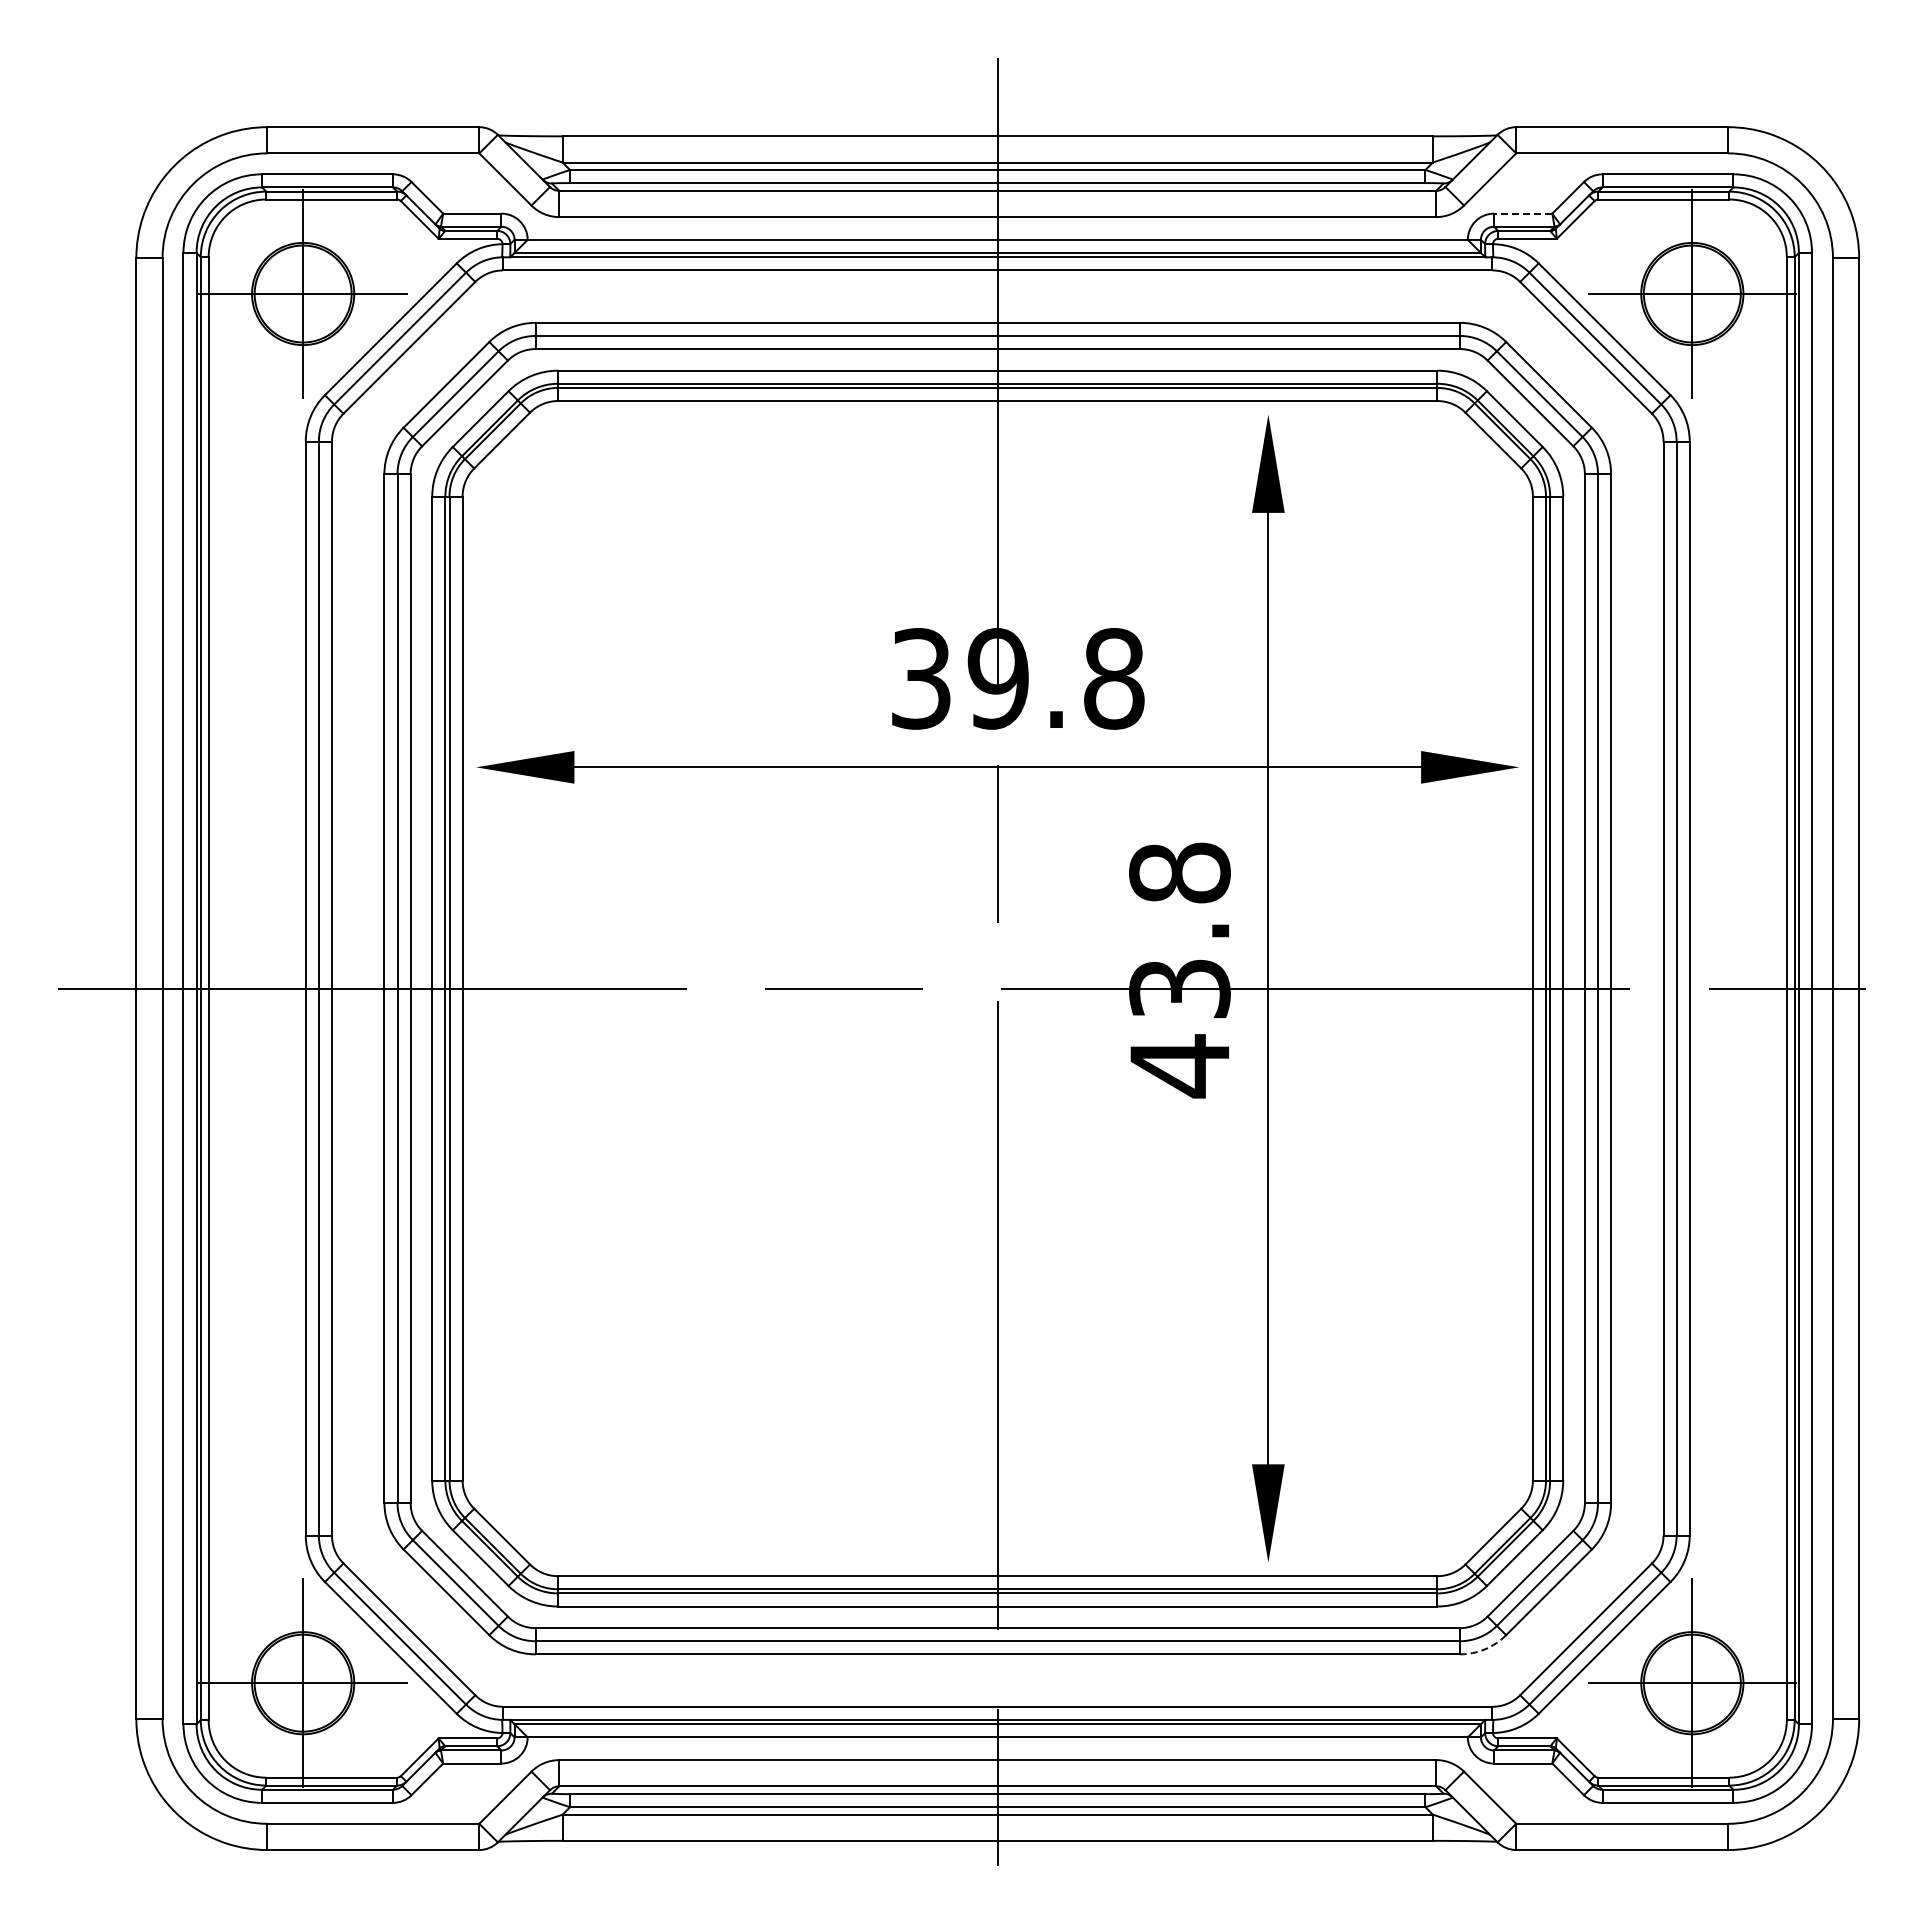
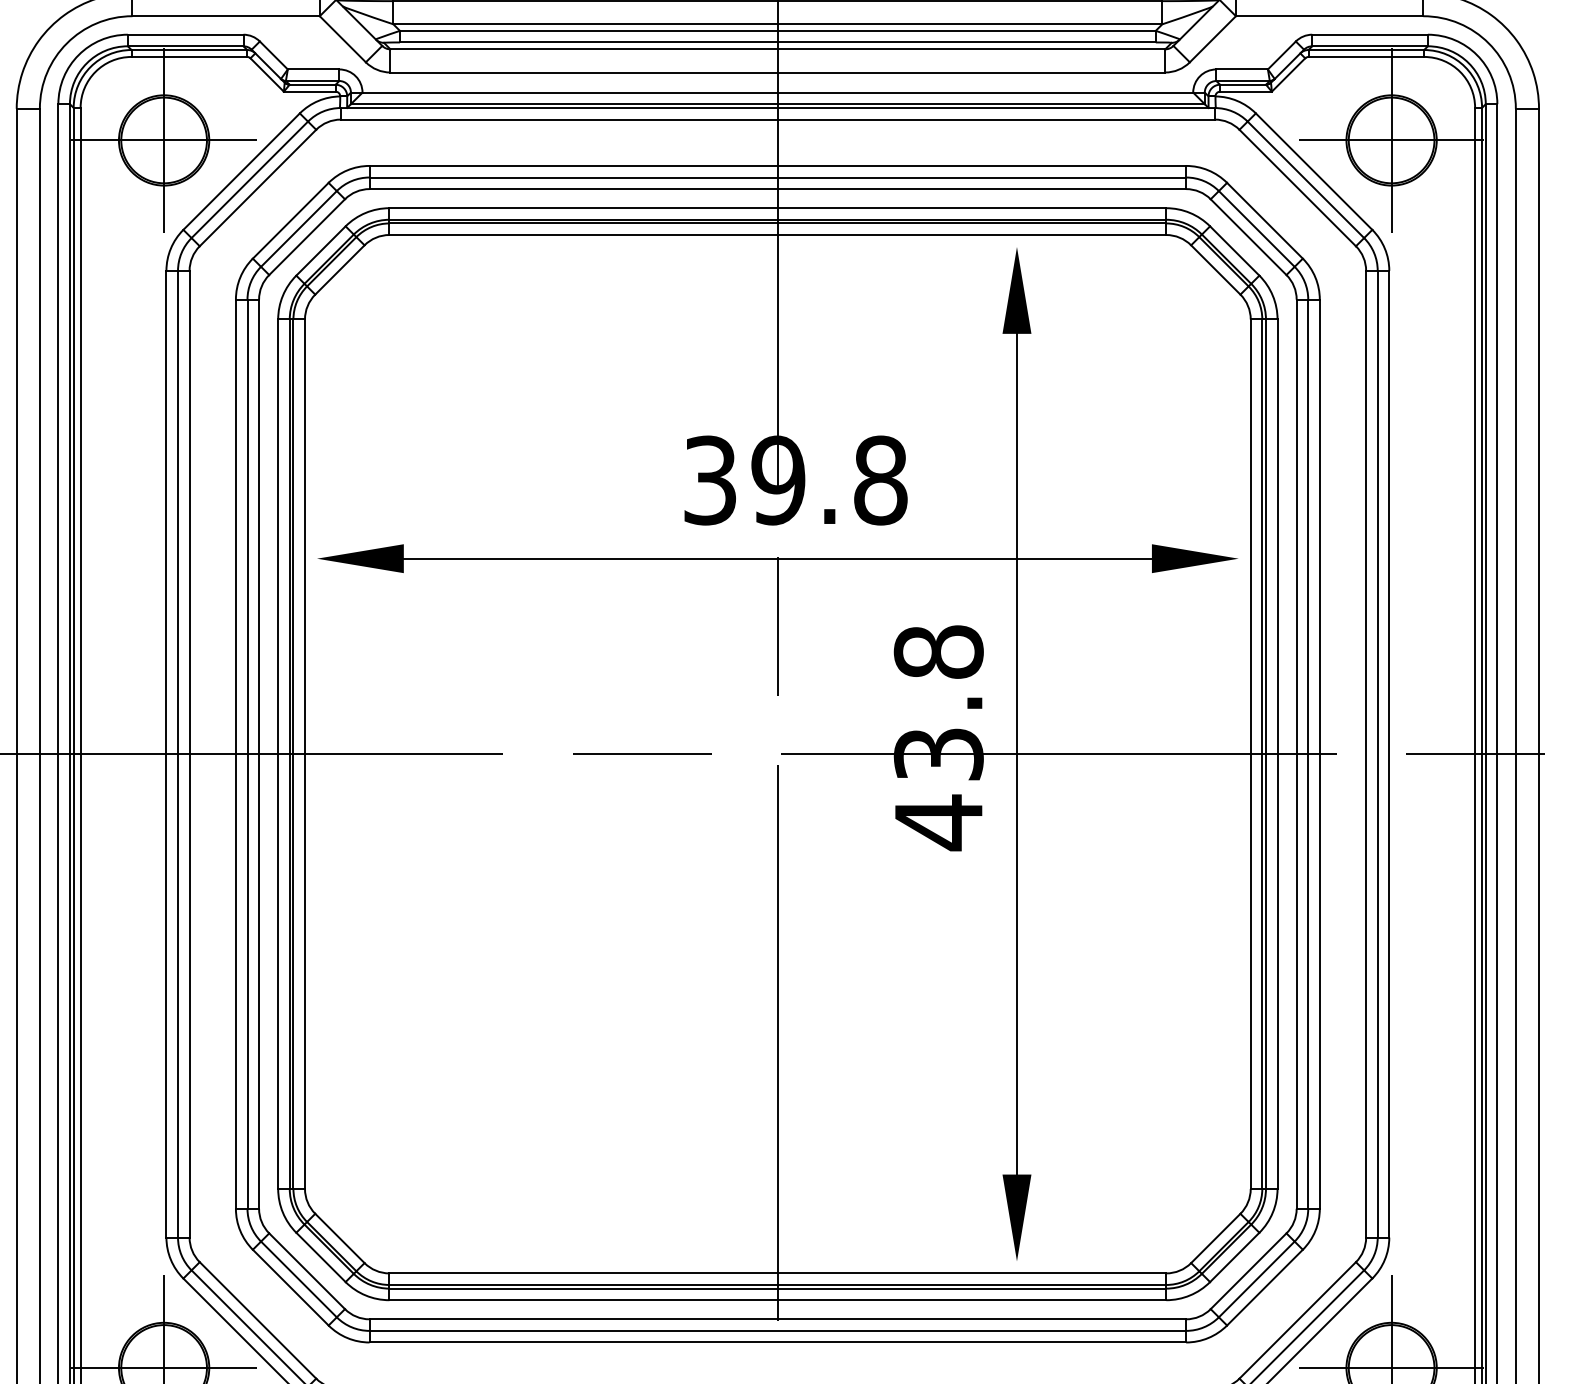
line: (1522, 213) -> (1241, 69), dashed -> solid
arc: (1484, 1649) -> (1207, 1338), dashed -> solid

